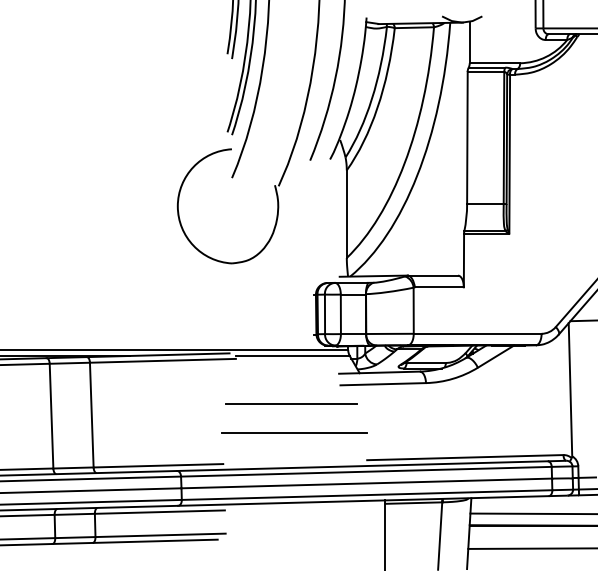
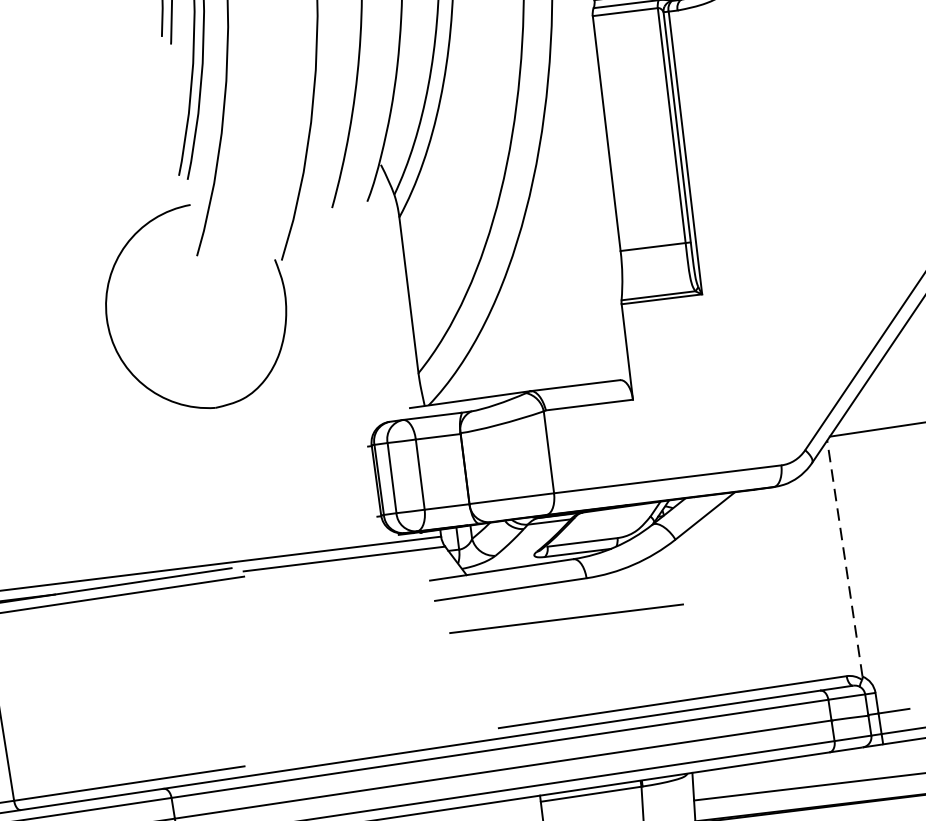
line: (570, 389) -> (844, 558), solid -> dashed
line: (291, 403) -> (567, 617), moved
line: (294, 433) -> (363, 696), removed

